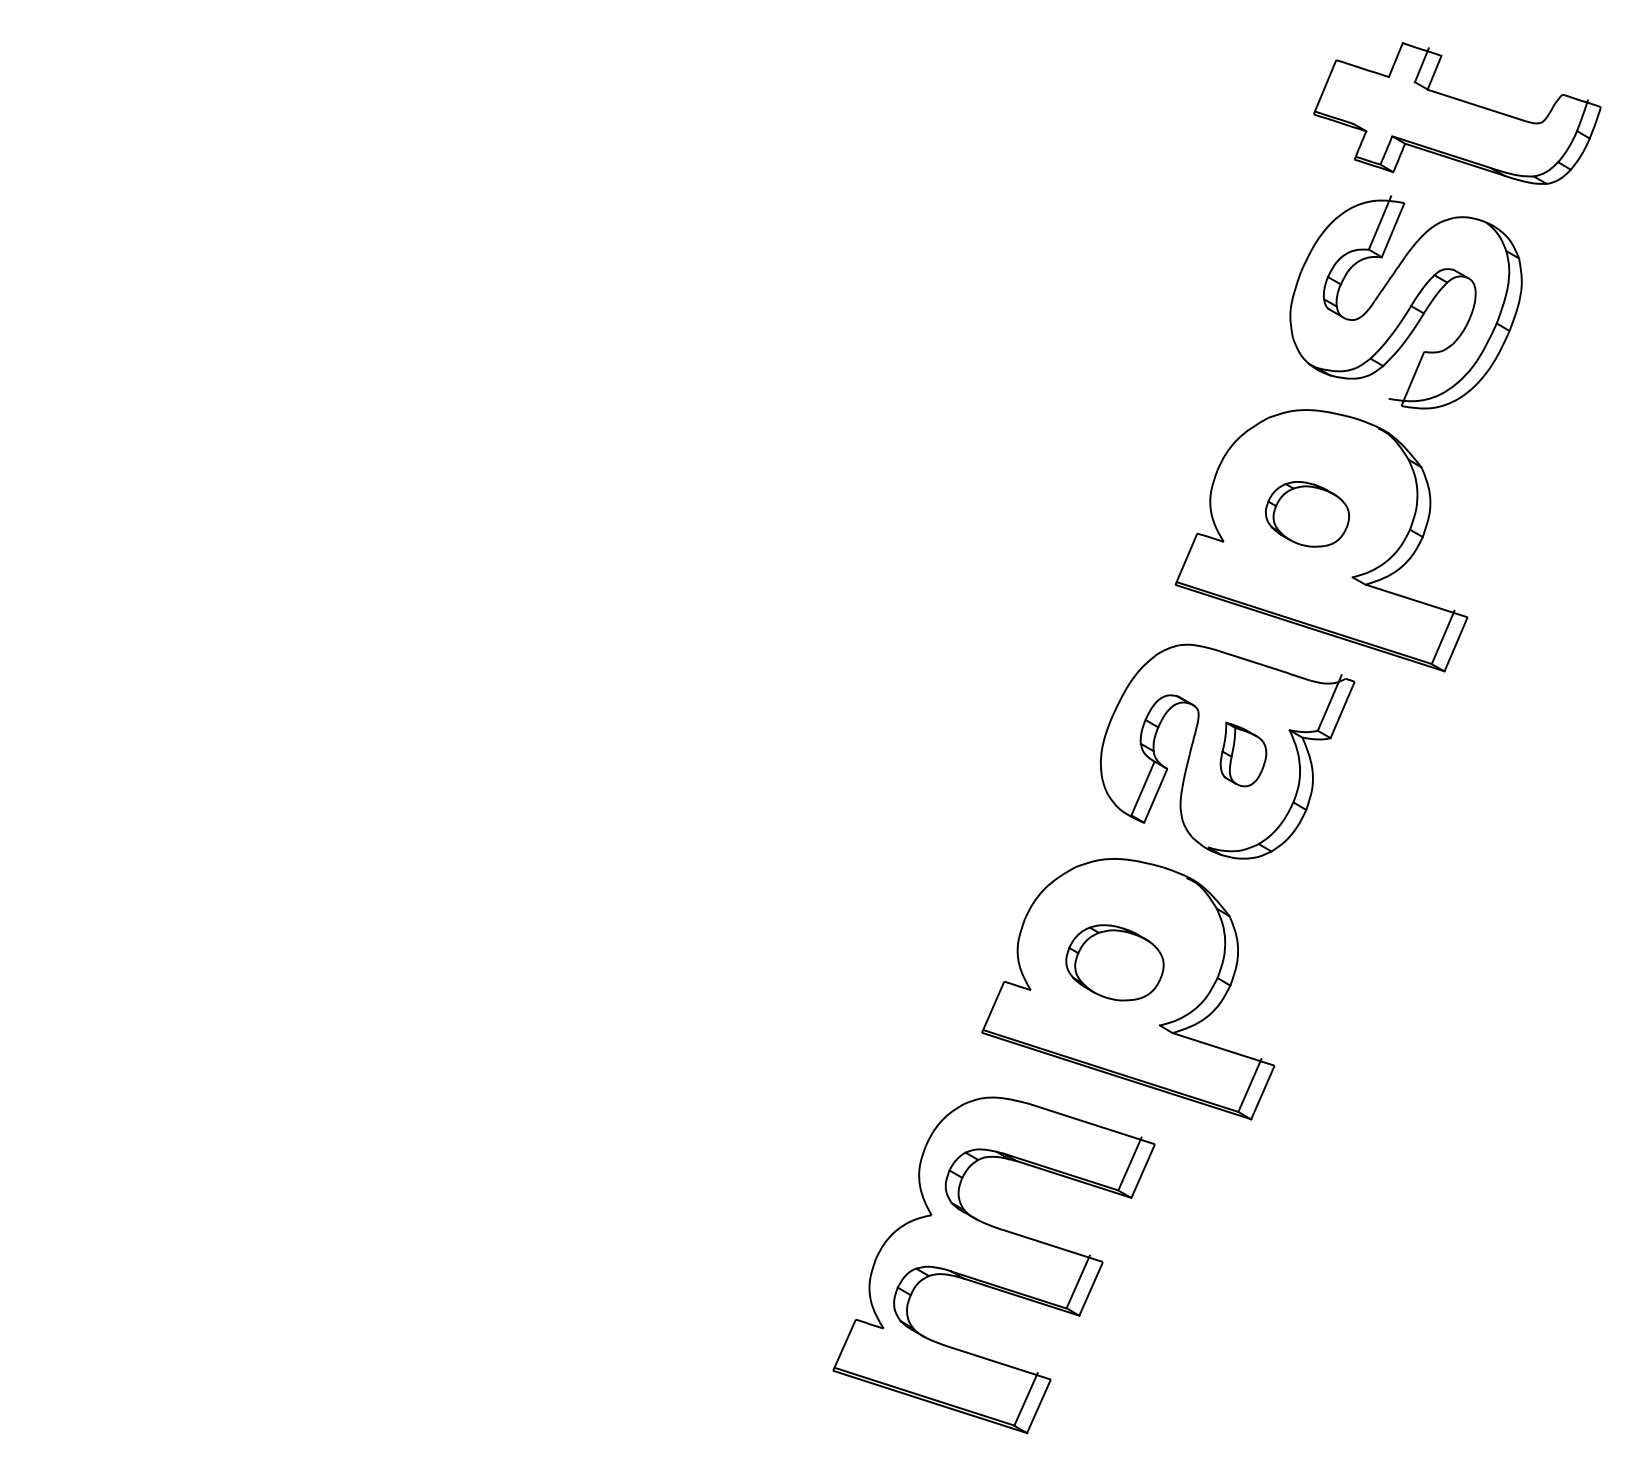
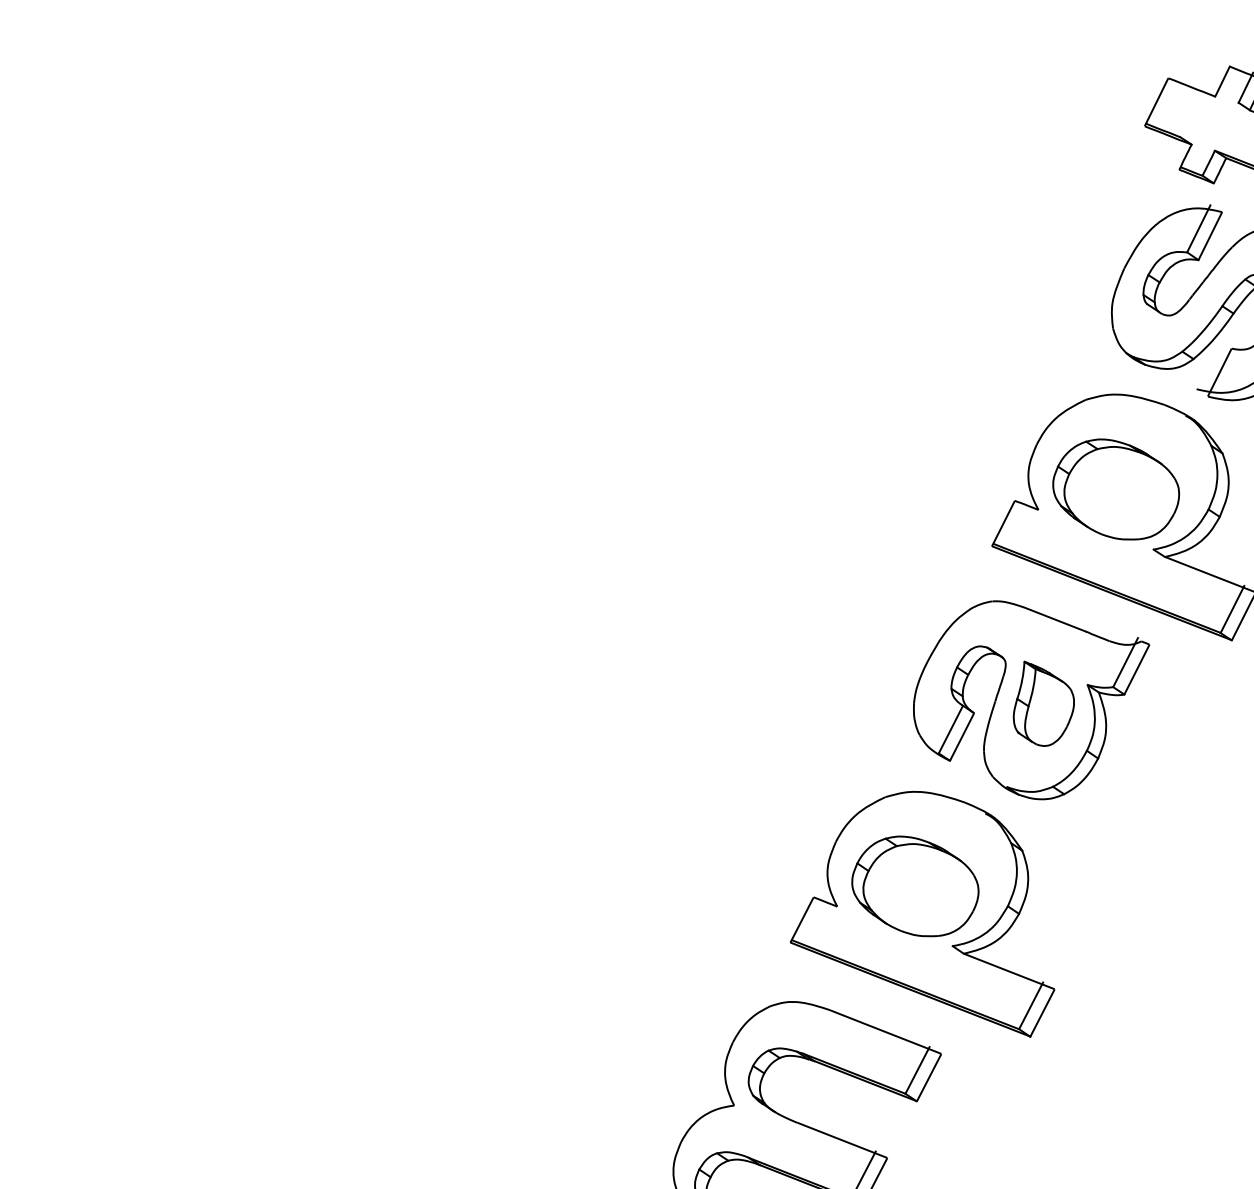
part: (1307, 514) -> (1116, 489), size x1.67
part: (1243, 754) -> (1044, 704), size x1.43
part: (1114, 962) -> (915, 886), size x1.43

